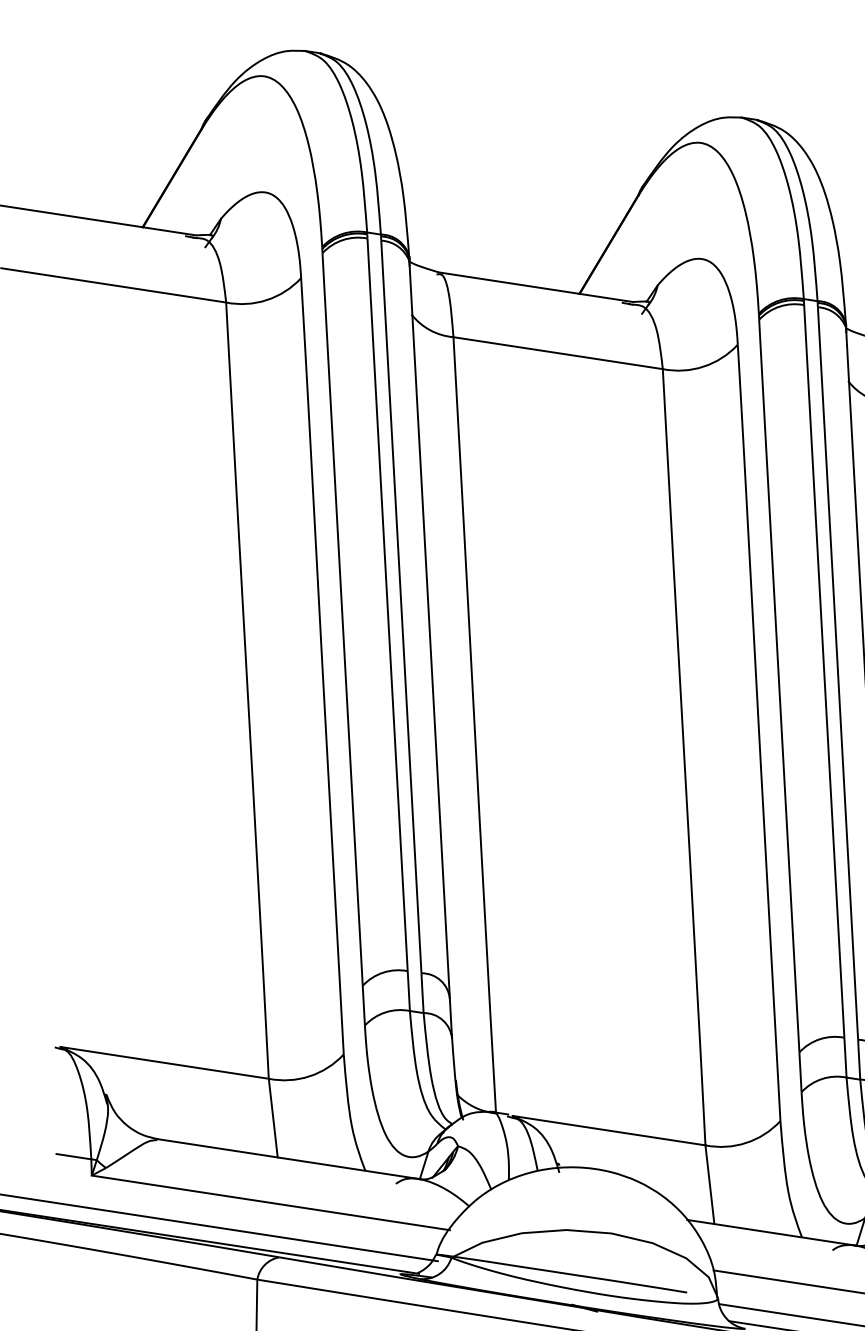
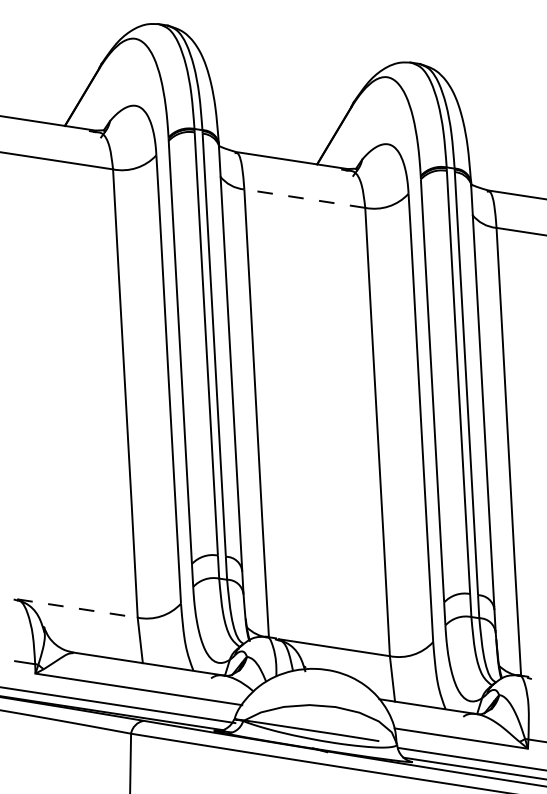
line: (557, 352) -> (304, 198), solid -> dashed
line: (164, 1062) -> (77, 608), solid -> dashed

